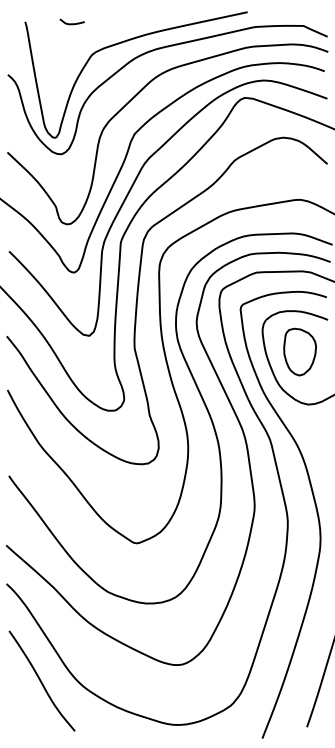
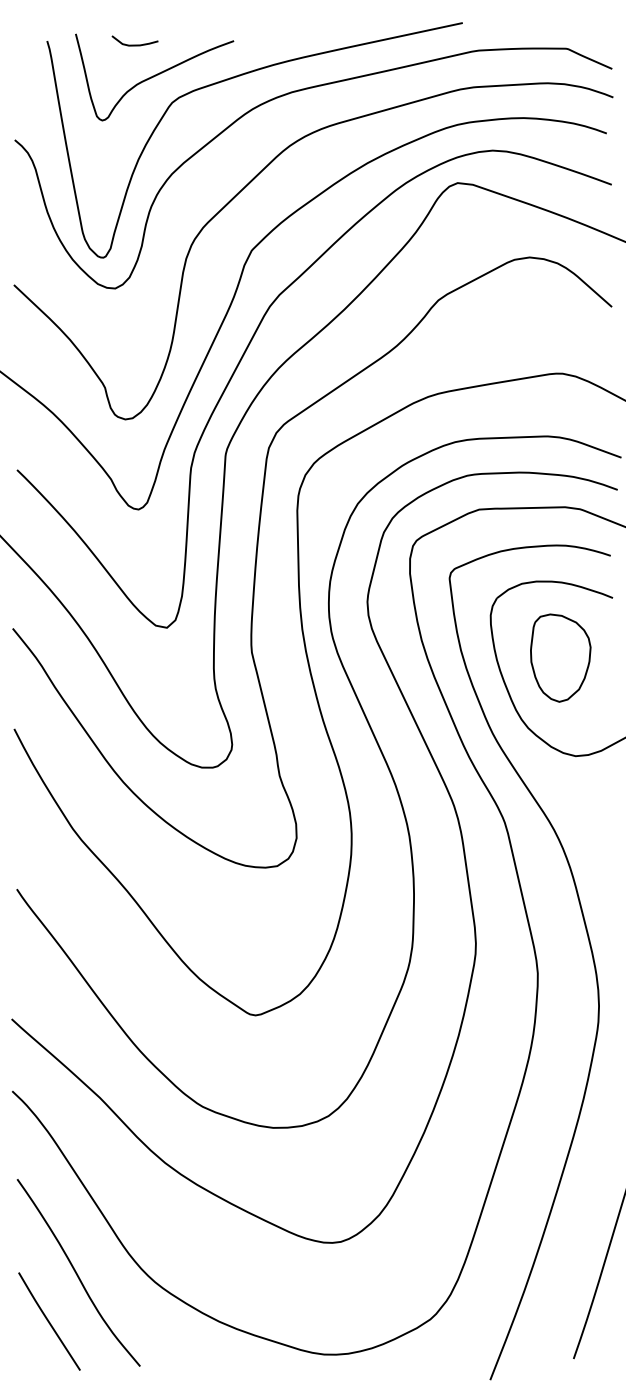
curve: (82, 41) -> (154, 77), added
line: (26, 706) -> (49, 1320), added

